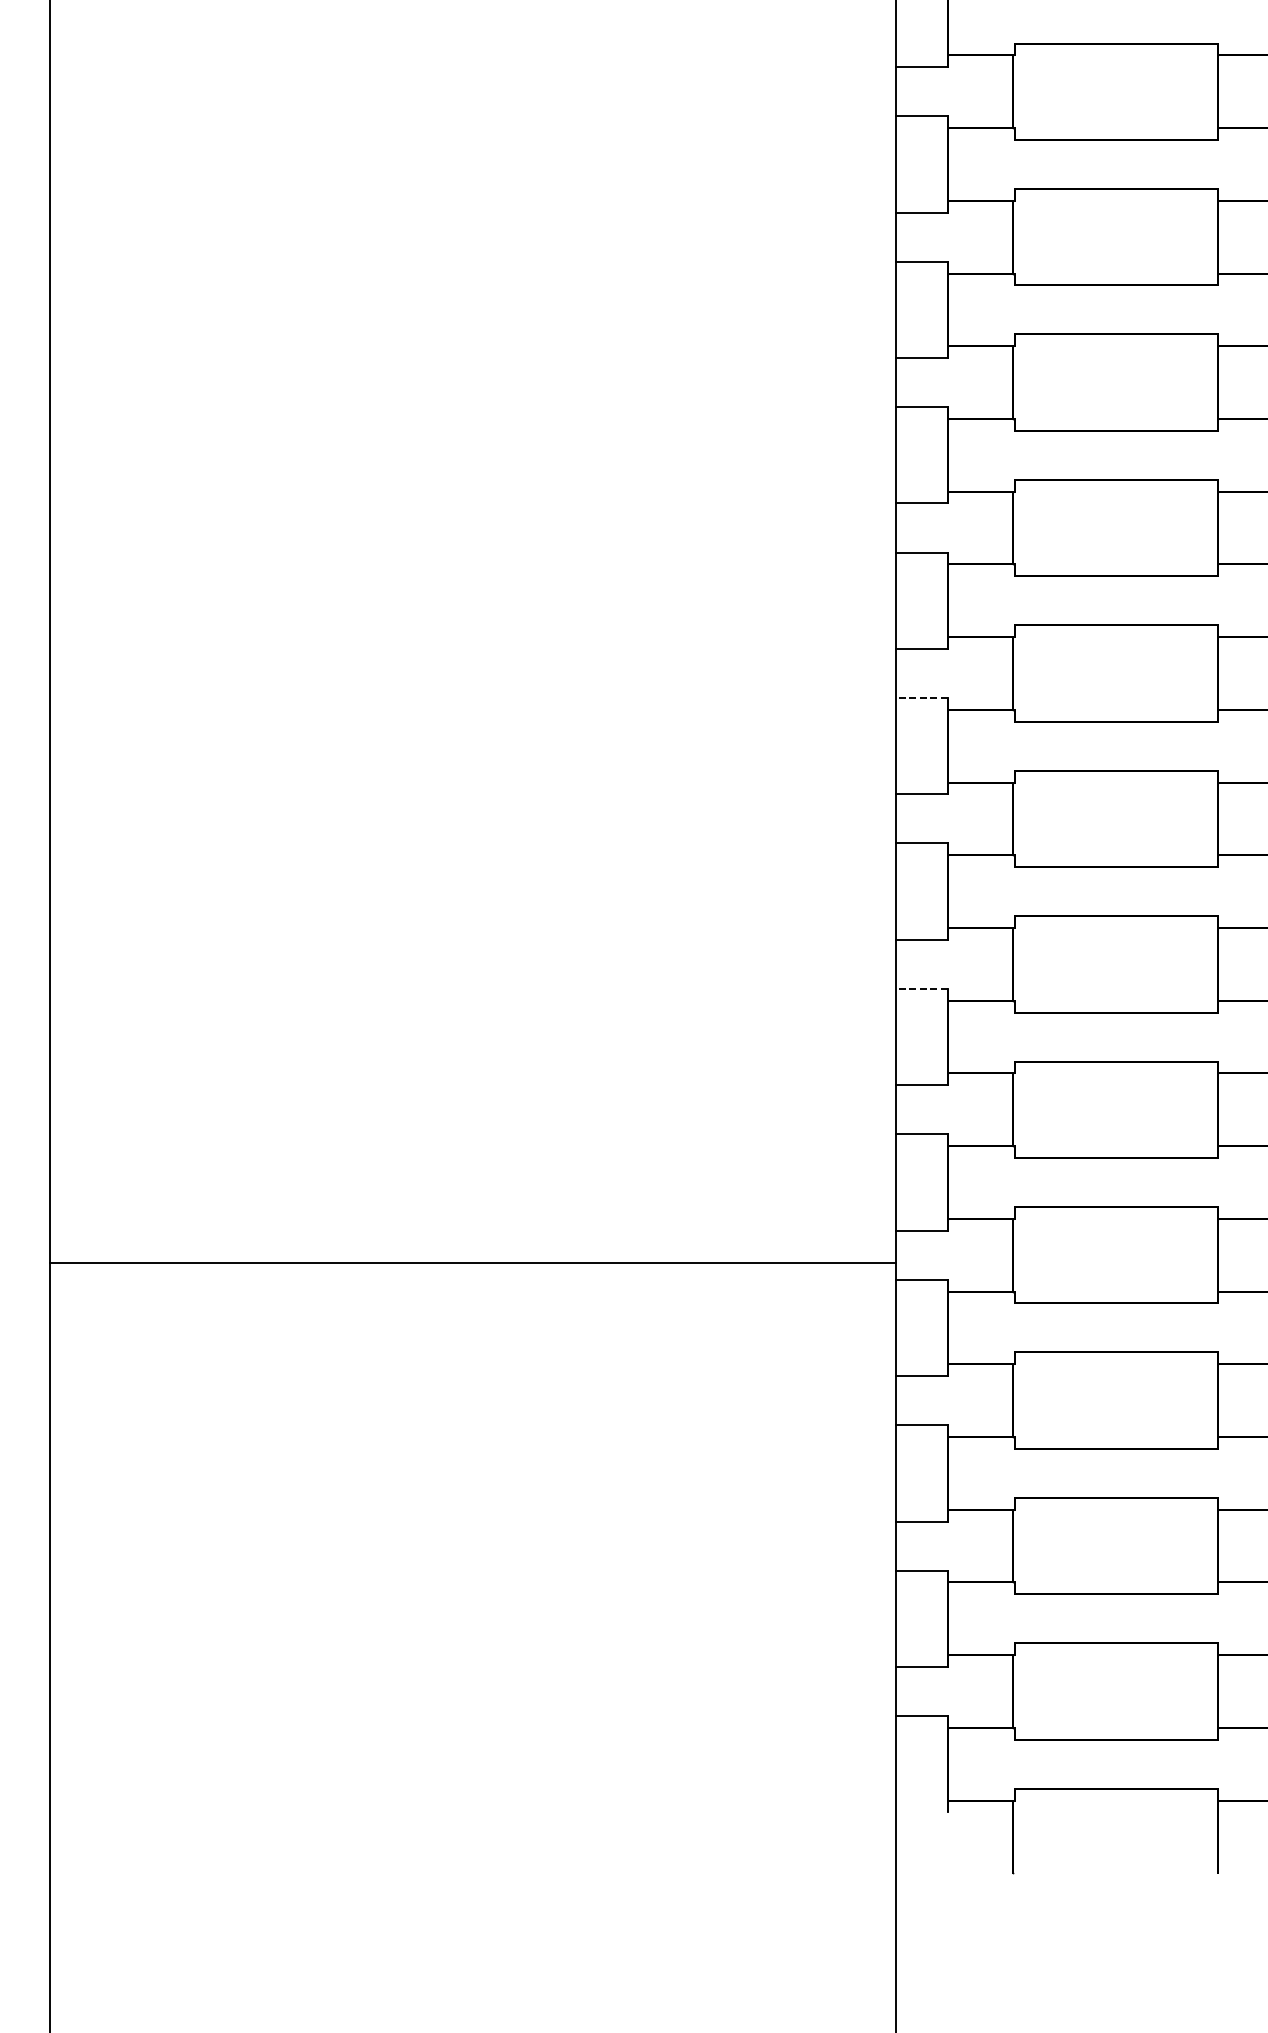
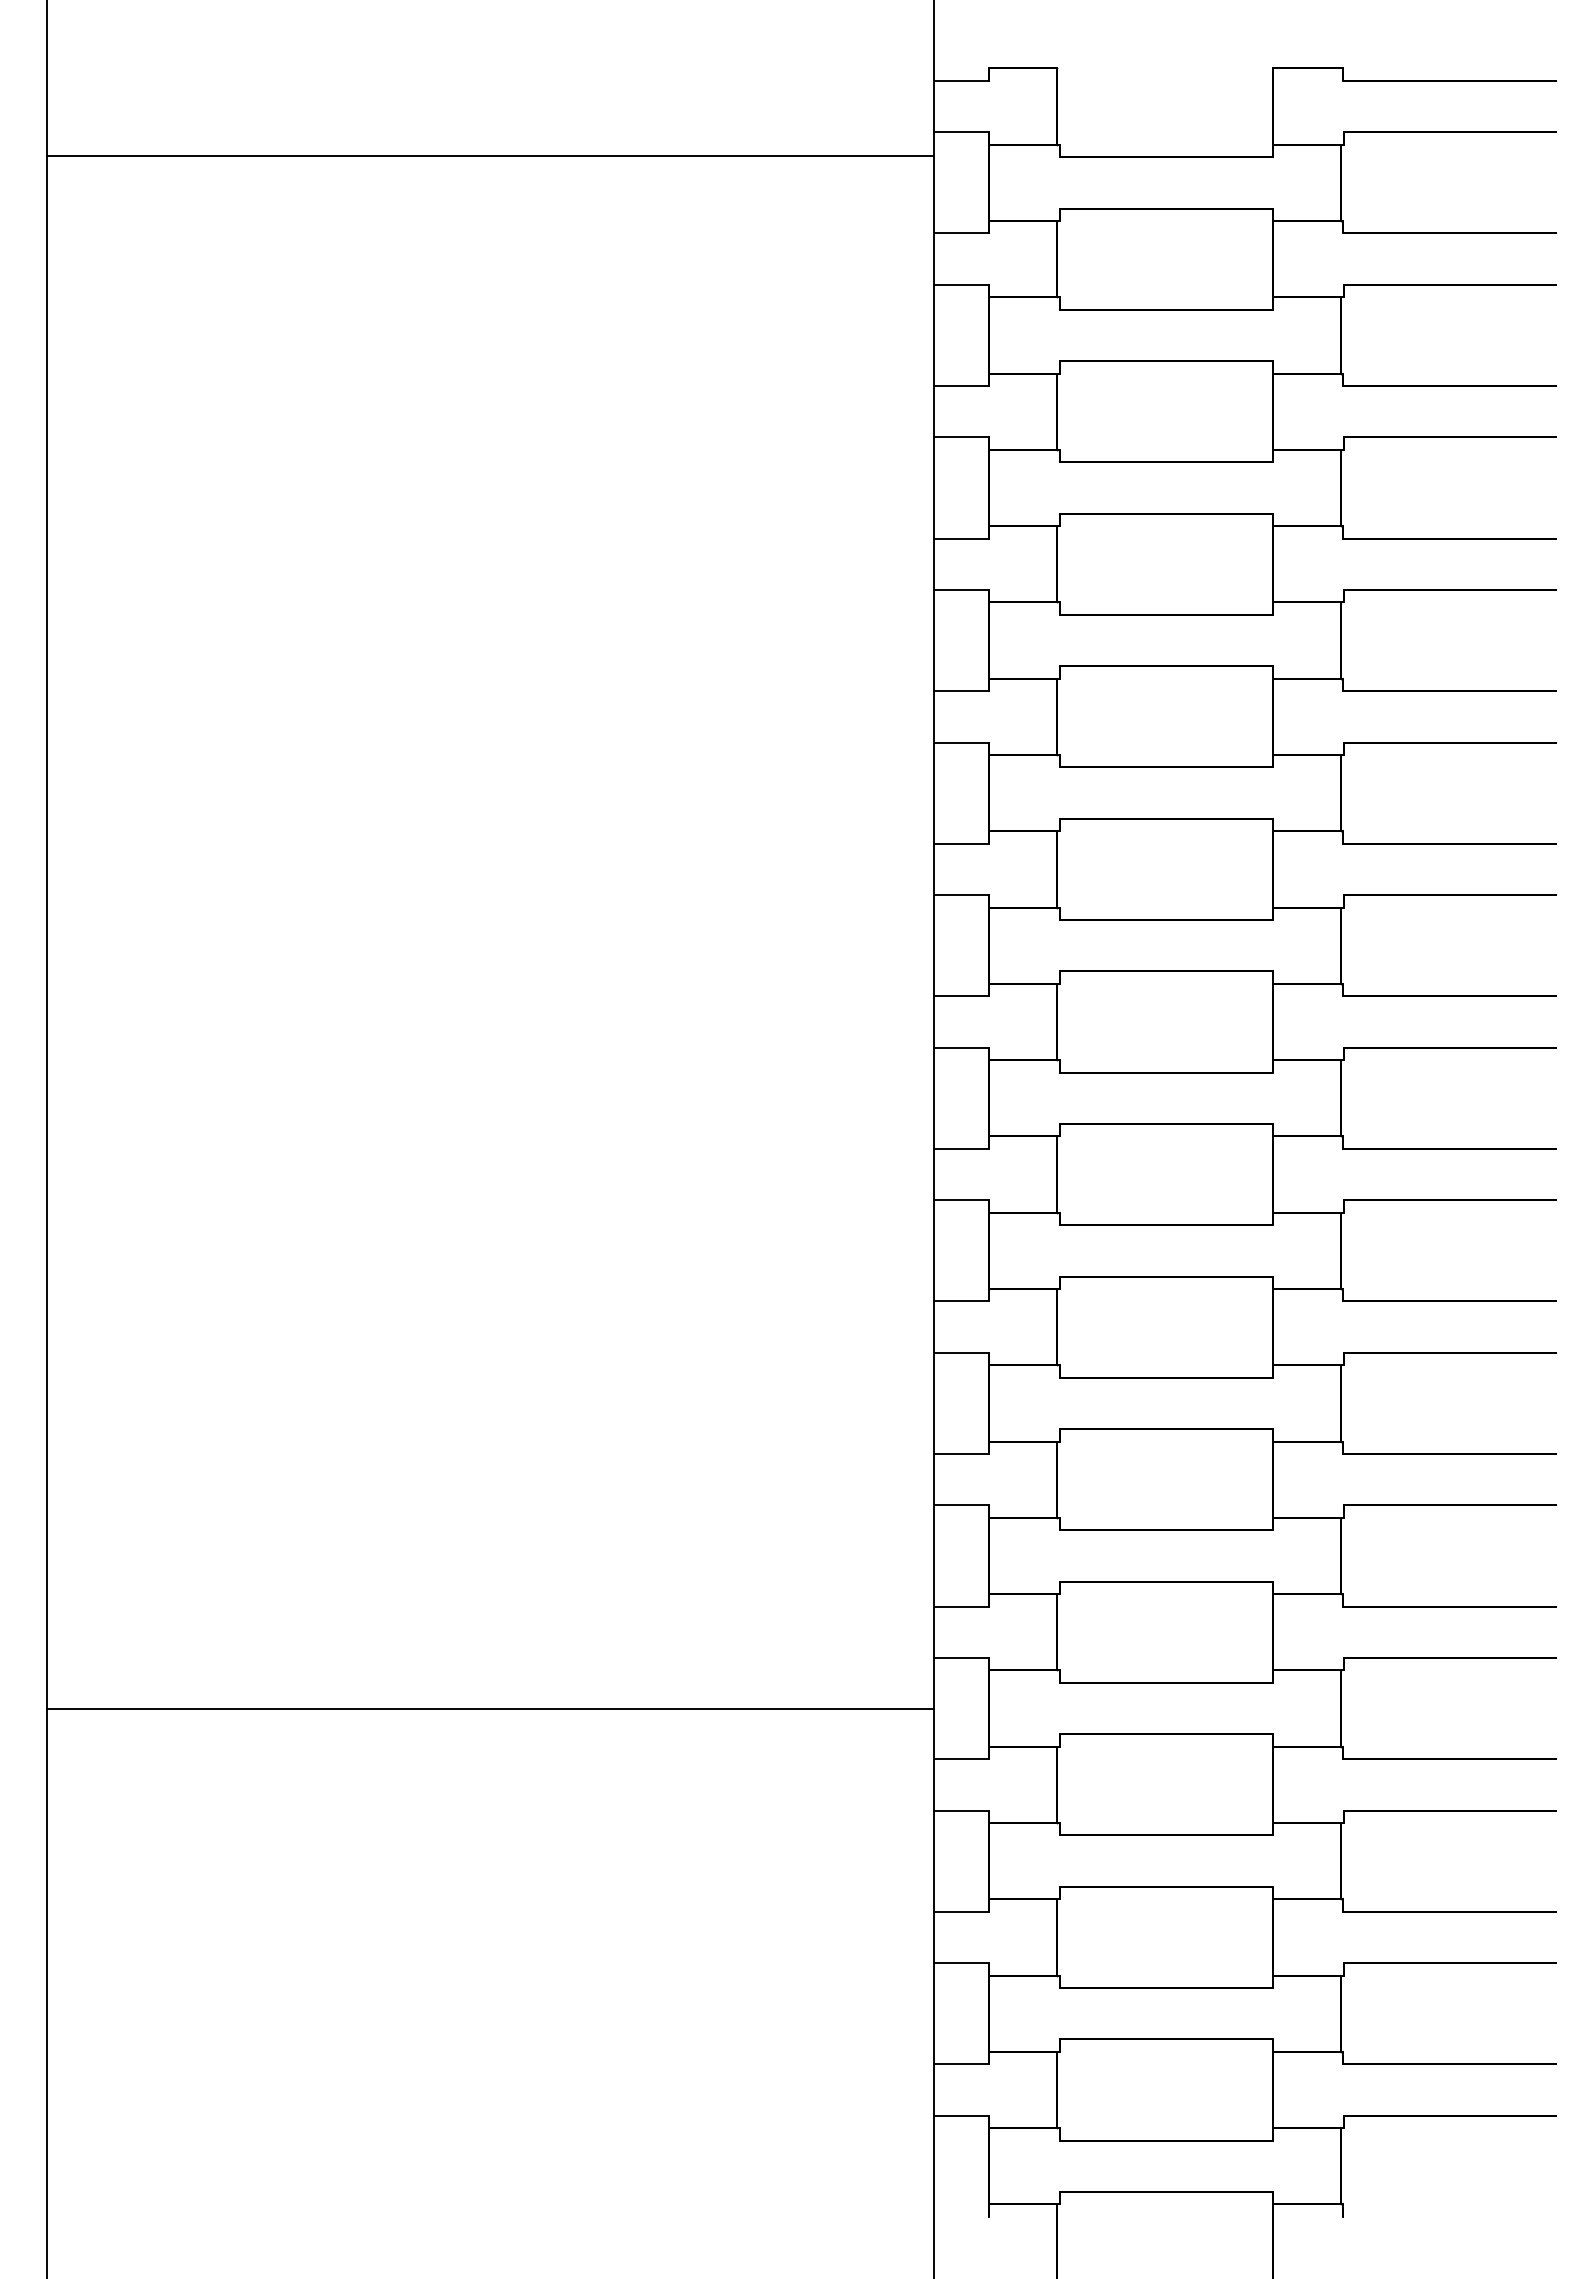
line: (920, 697) -> (960, 1047), dashed -> solid
line: (920, 988) -> (960, 1352), dashed -> solid
line: (472, 1263) -> (490, 1708), moved

